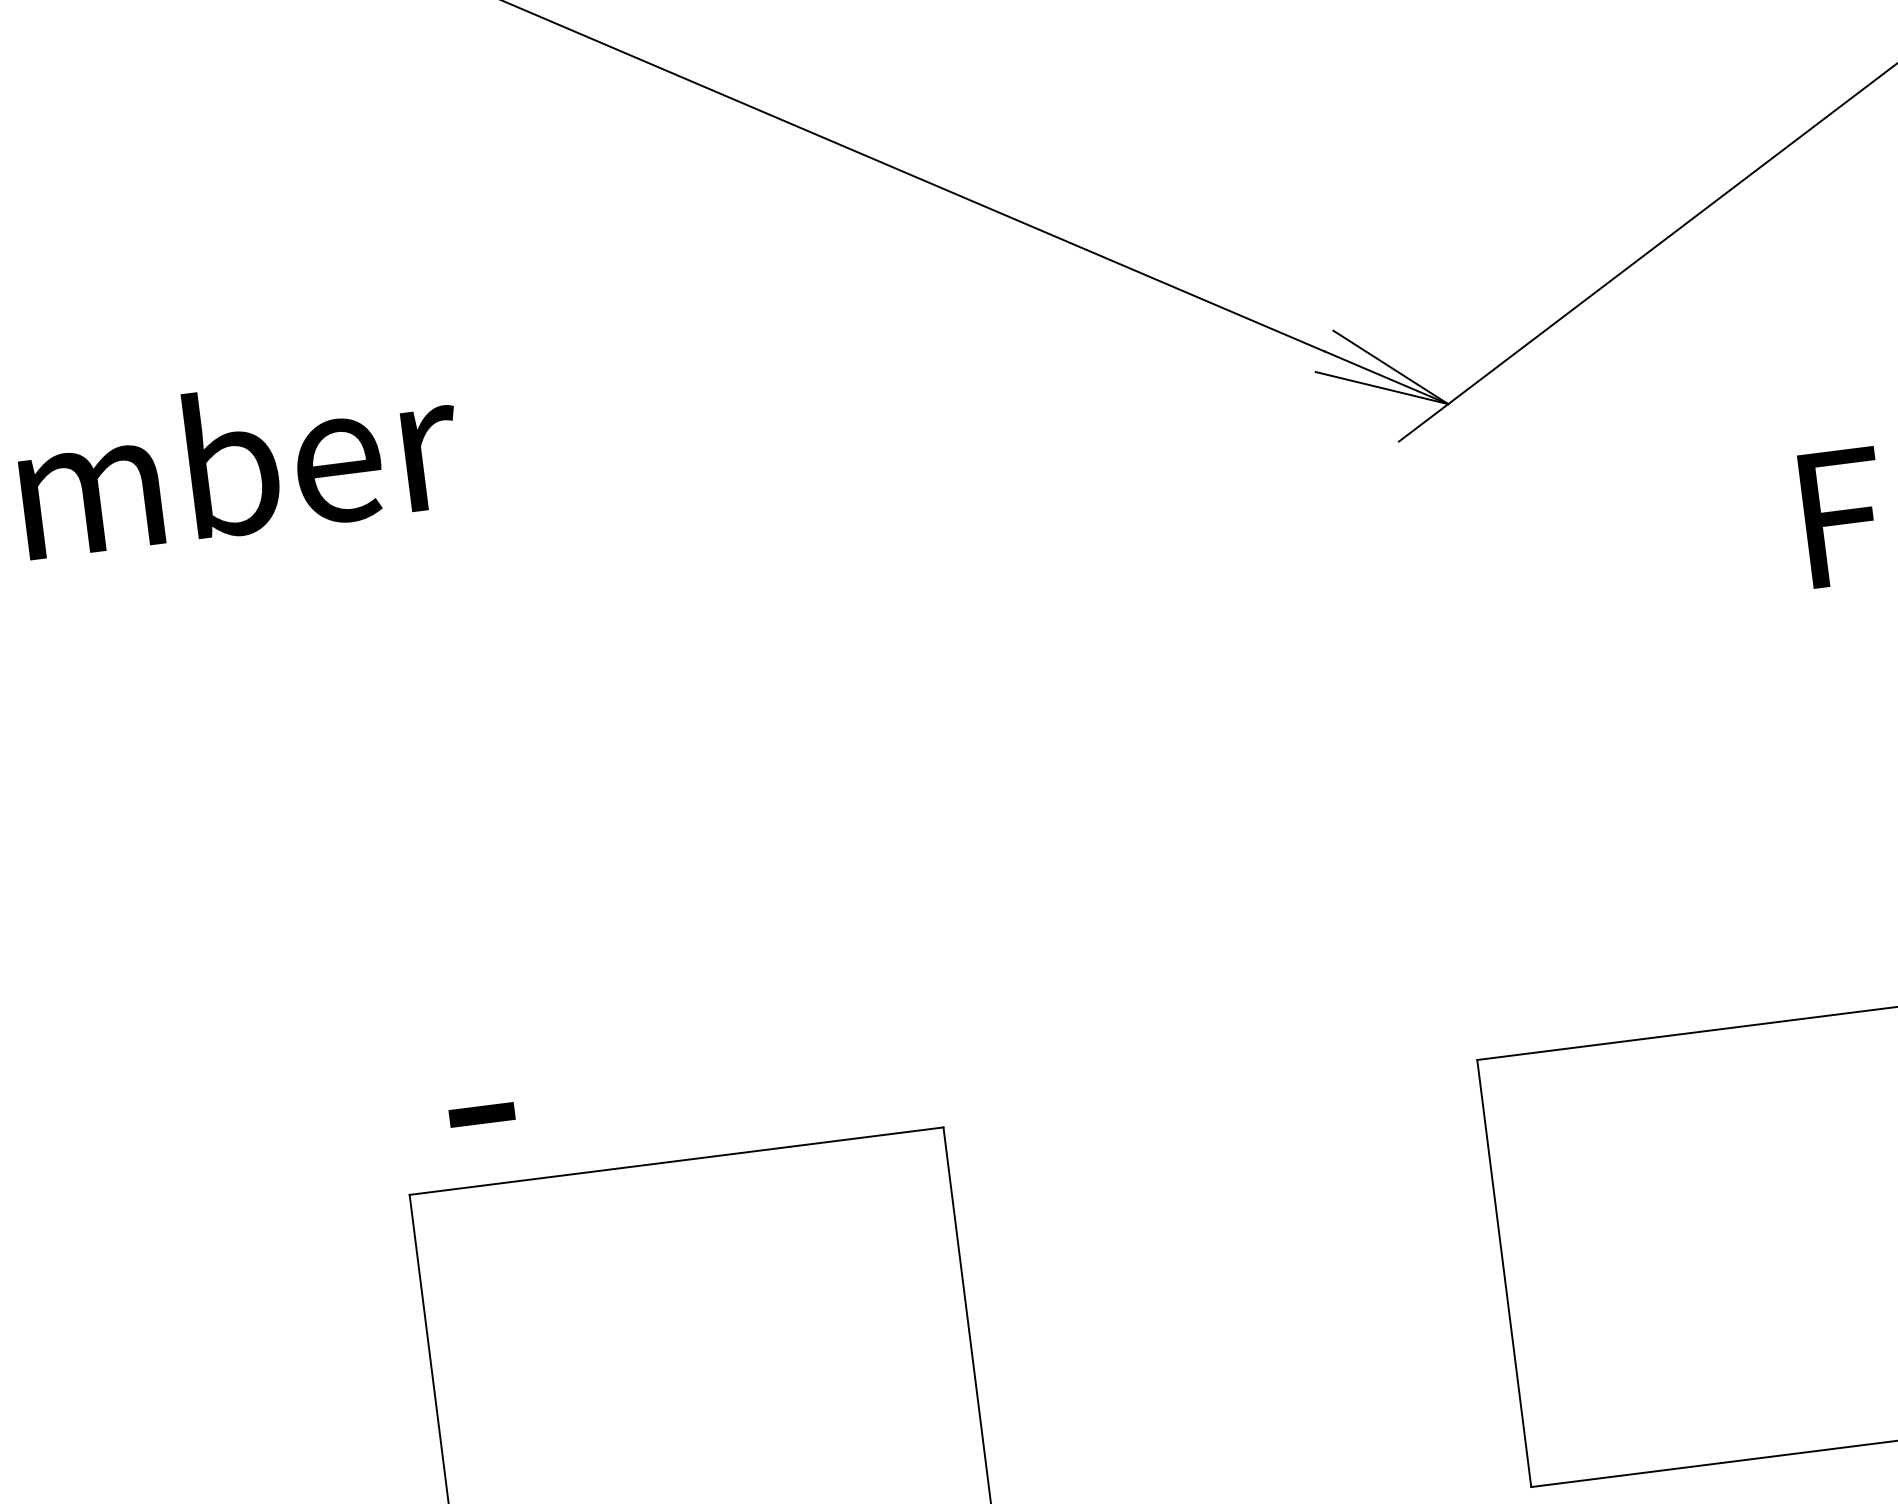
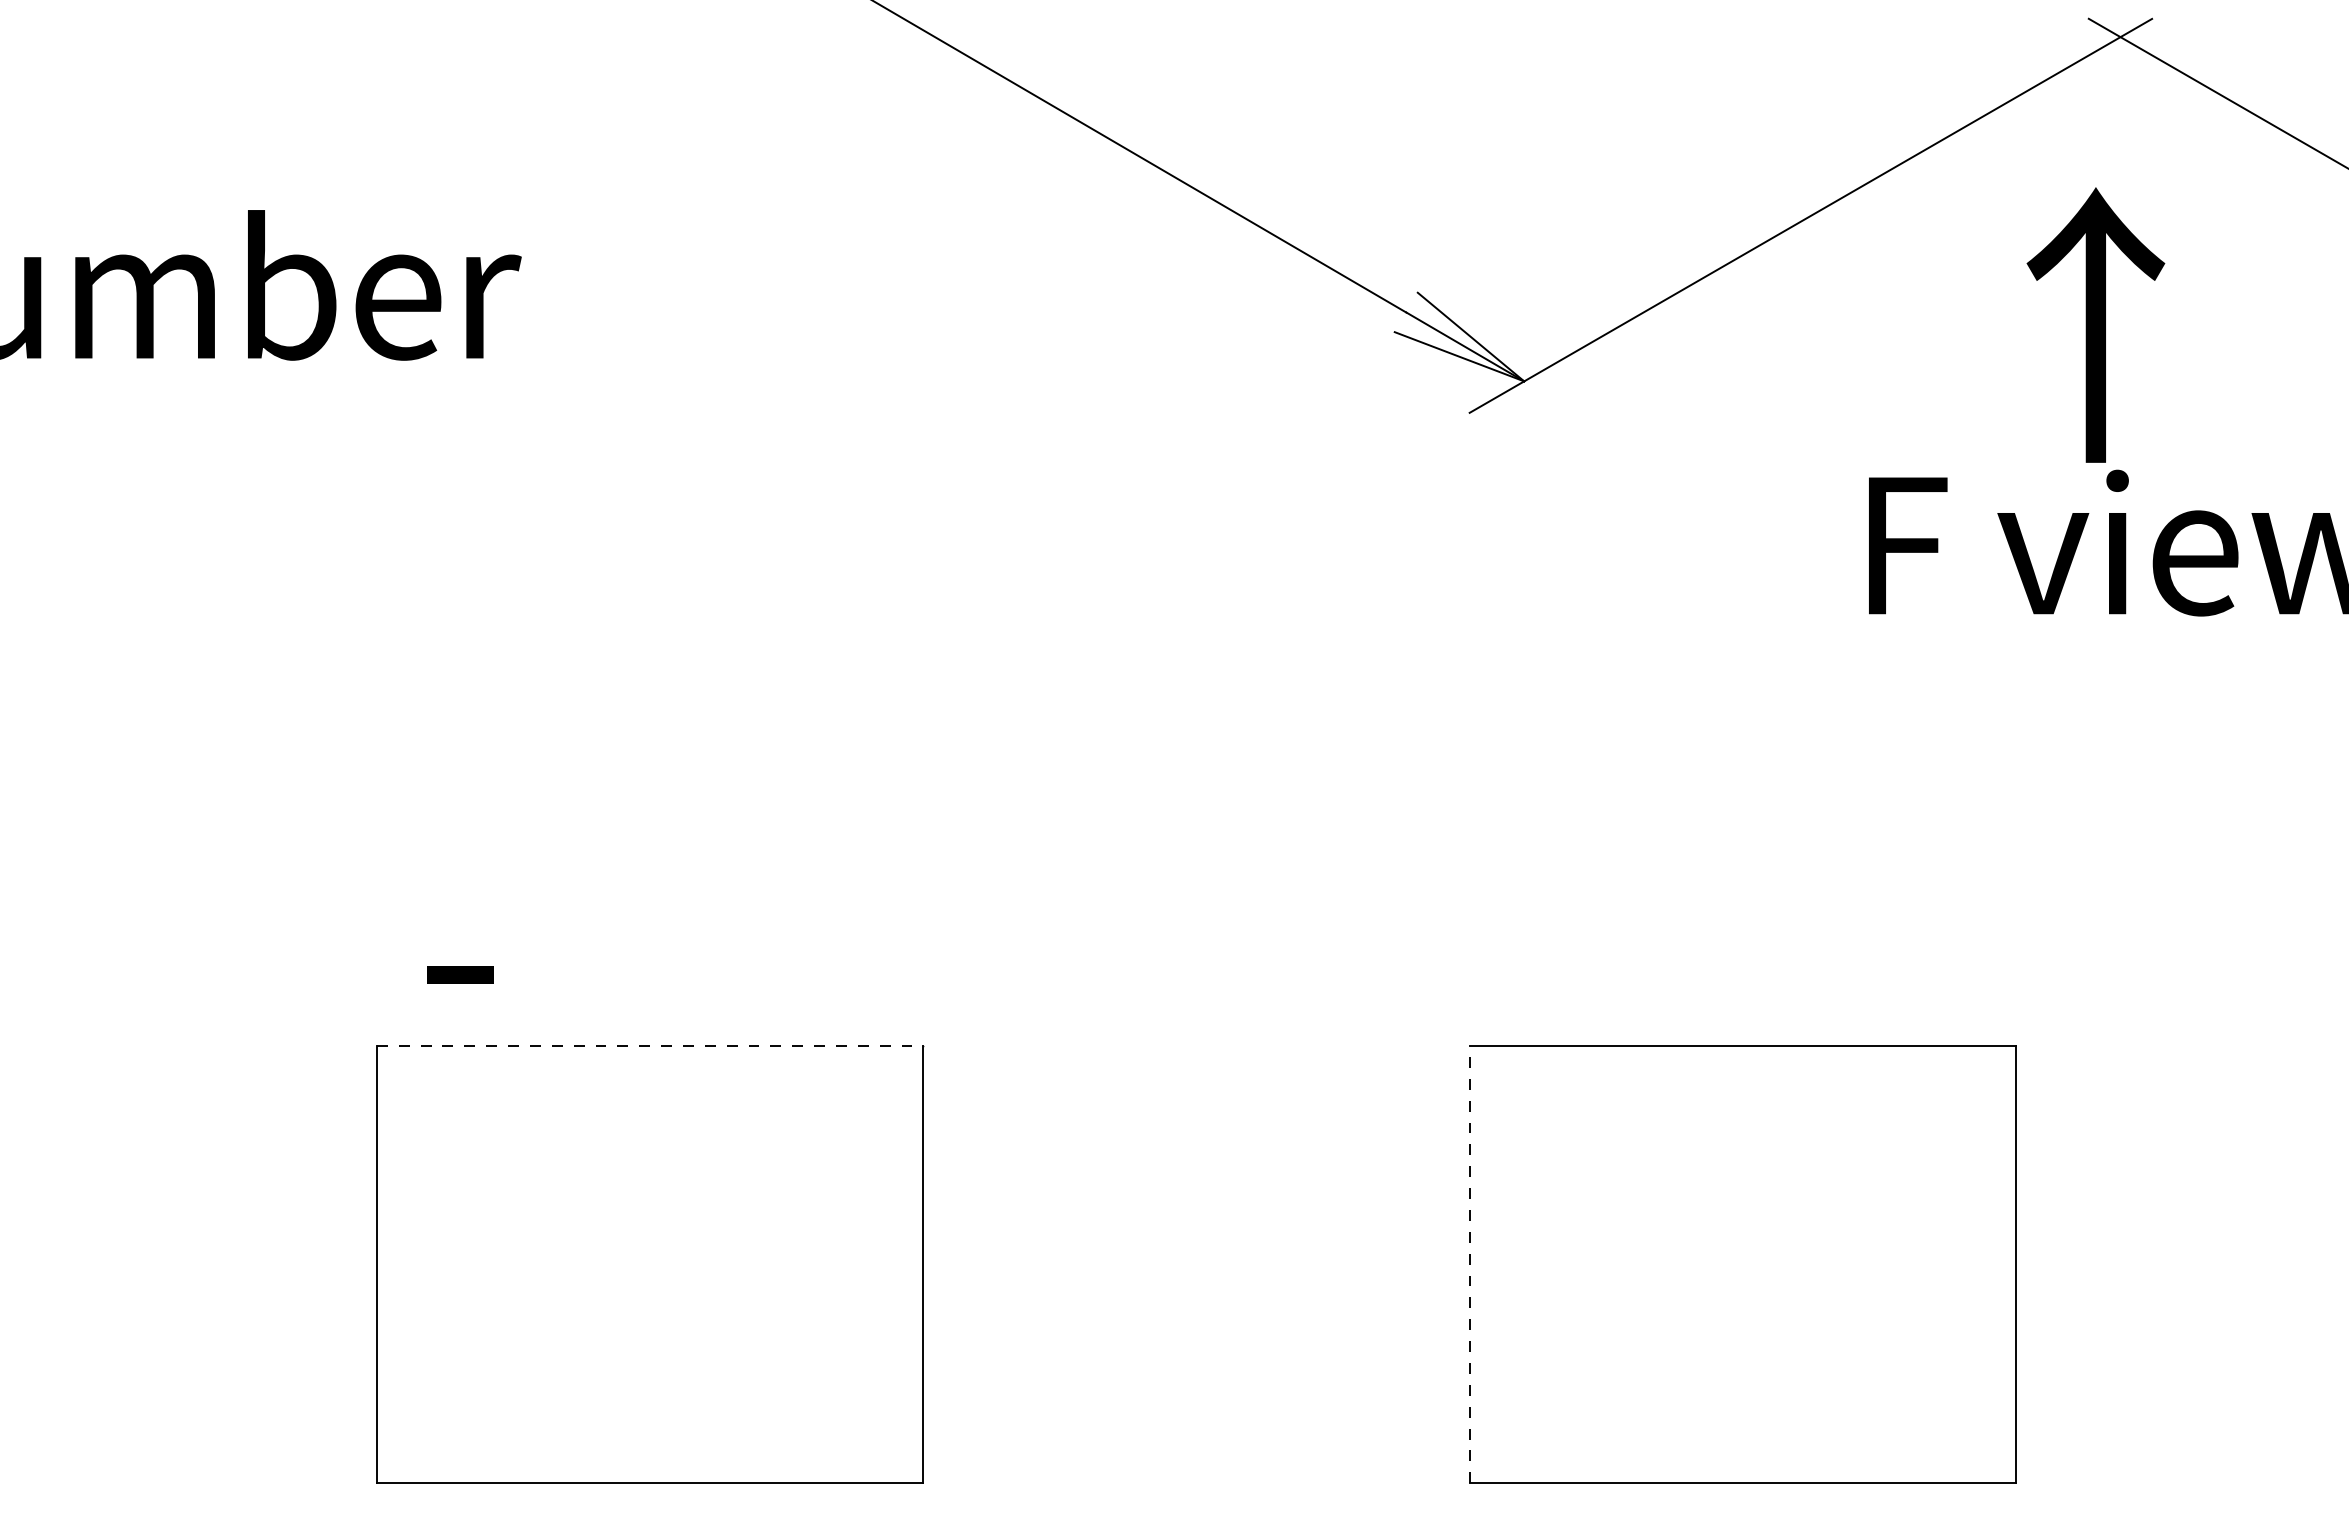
line: (676, 1161) -> (650, 1046), solid -> dashed
line: (1503, 1273) -> (1469, 1264), solid -> dashed

